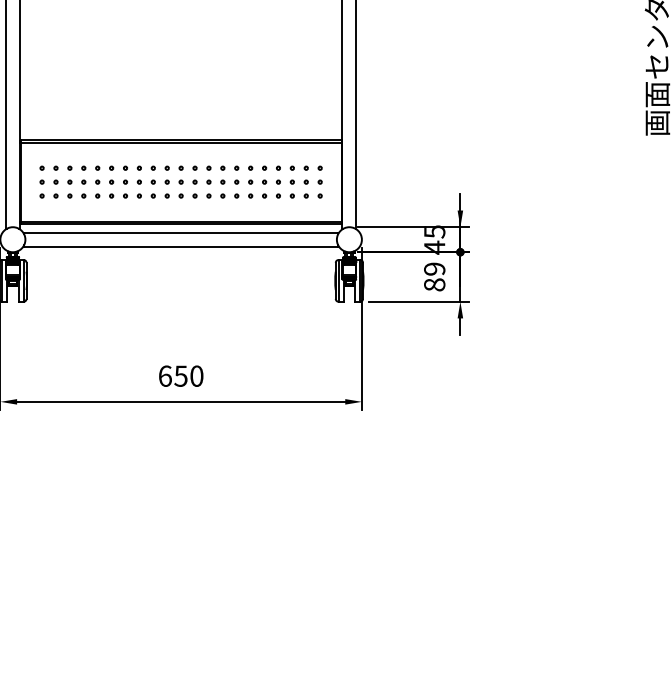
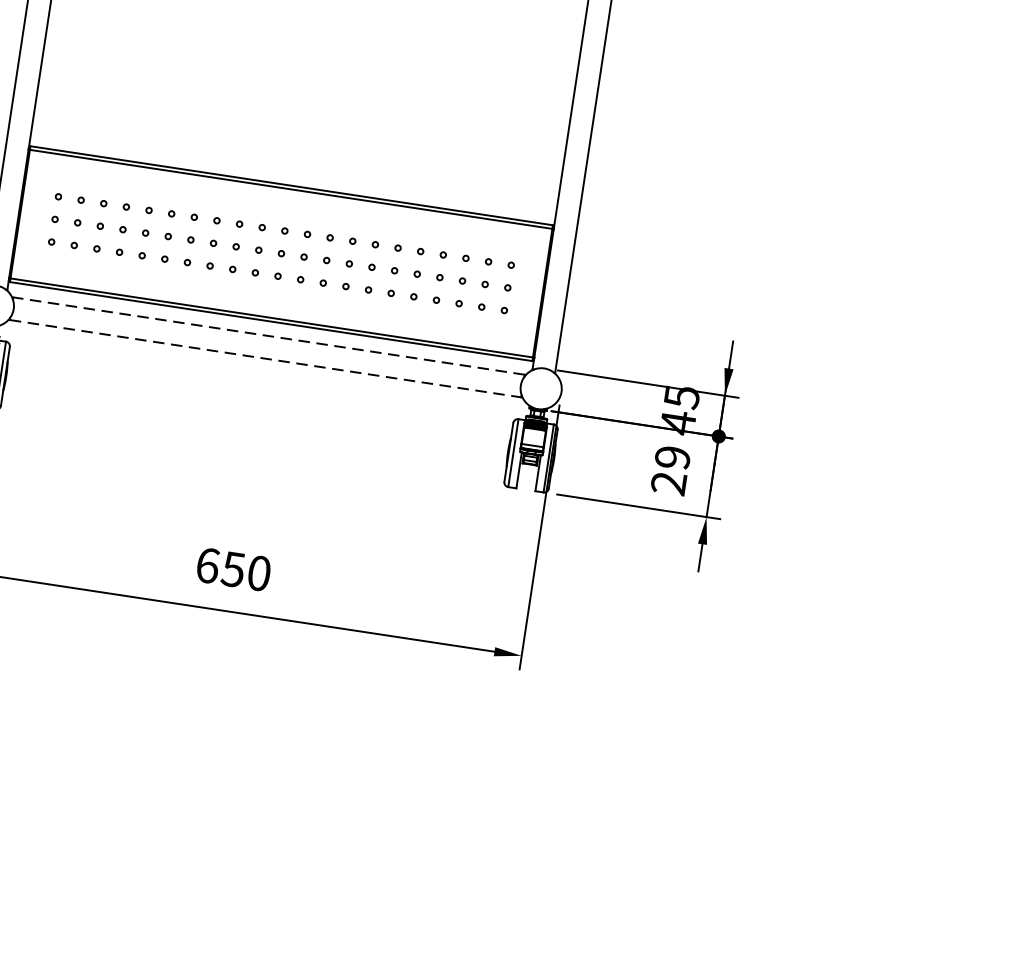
line: (180, 232) -> (267, 335), solid -> dashed
line: (181, 246) -> (266, 358), solid -> dashed
text: (434, 284) -> (668, 482), 89 -> 29

